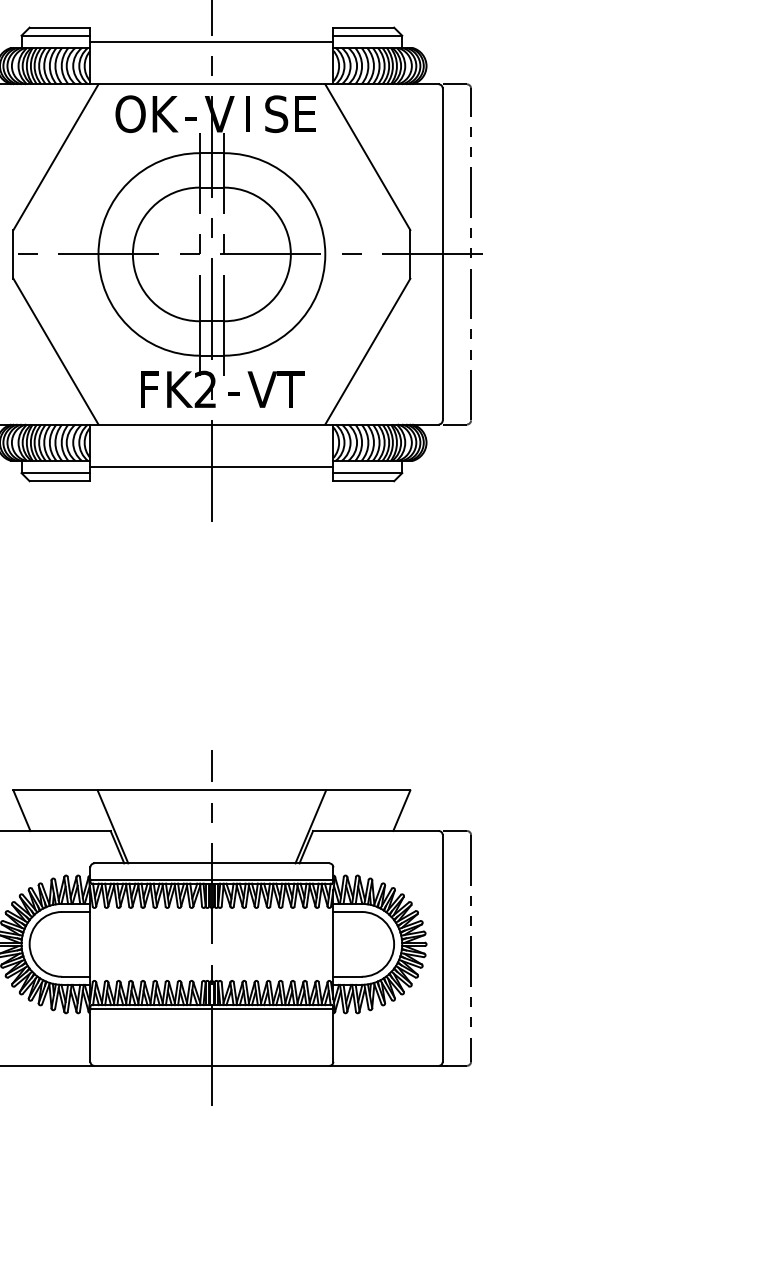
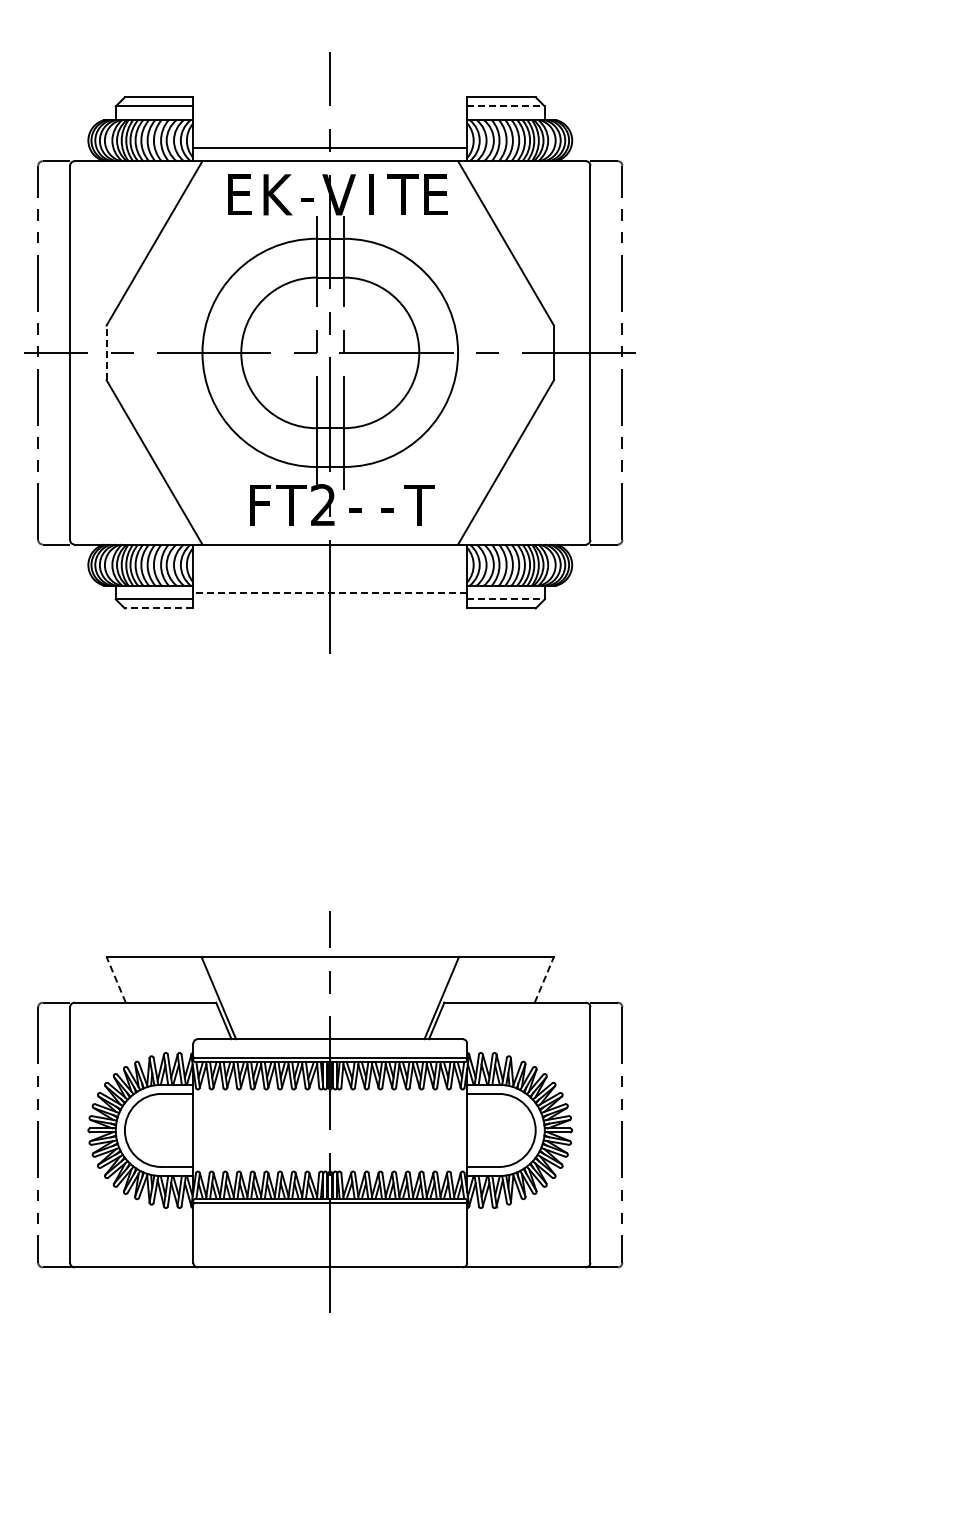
line: (368, 35) -> (506, 106), solid -> dashed
line: (212, 42) -> (330, 148), moved
text: (130, 113) -> (238, 194), O -> E
text: (275, 113) -> (402, 194), S -> T
line: (13, 254) -> (106, 352), solid -> dashed
text: (178, 388) -> (292, 504), K -> T
text: (261, 388) -> (386, 504), V -> -
line: (212, 467) -> (330, 592), solid -> dashed
line: (368, 473) -> (506, 599), solid -> dashed
line: (59, 481) -> (158, 608), solid -> dashed
line: (22, 810) -> (116, 979), solid -> dashed
line: (401, 810) -> (544, 979), solid -> dashed

